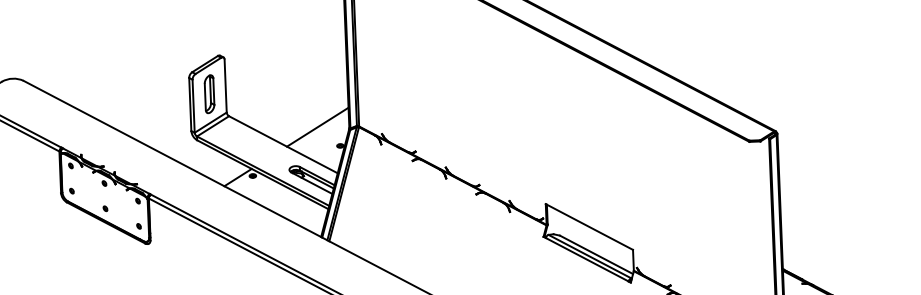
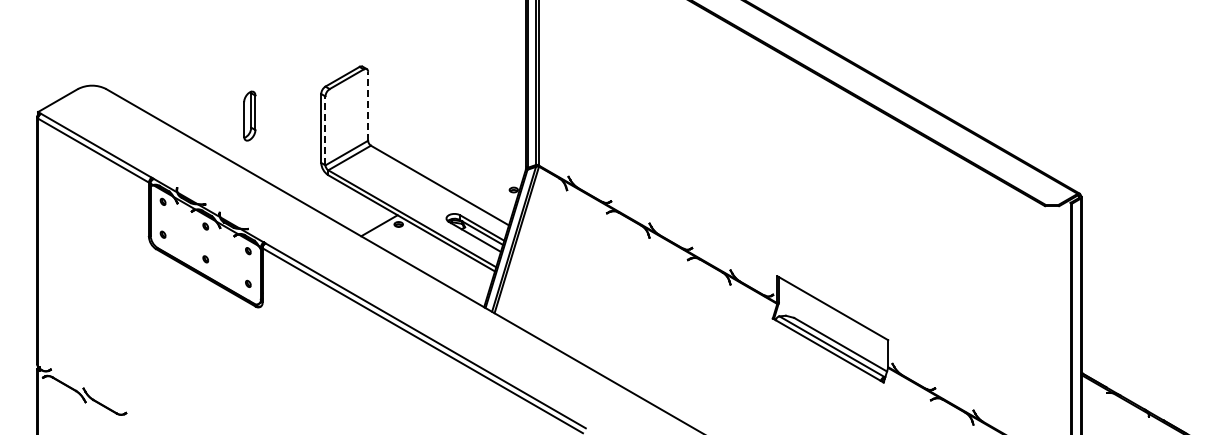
line: (225, 85) -> (368, 105), solid -> dashed
part: (209, 93) -> (249, 115), moved
line: (193, 105) -> (325, 130), solid -> dashed
line: (317, 127) -> (485, 164), removed

